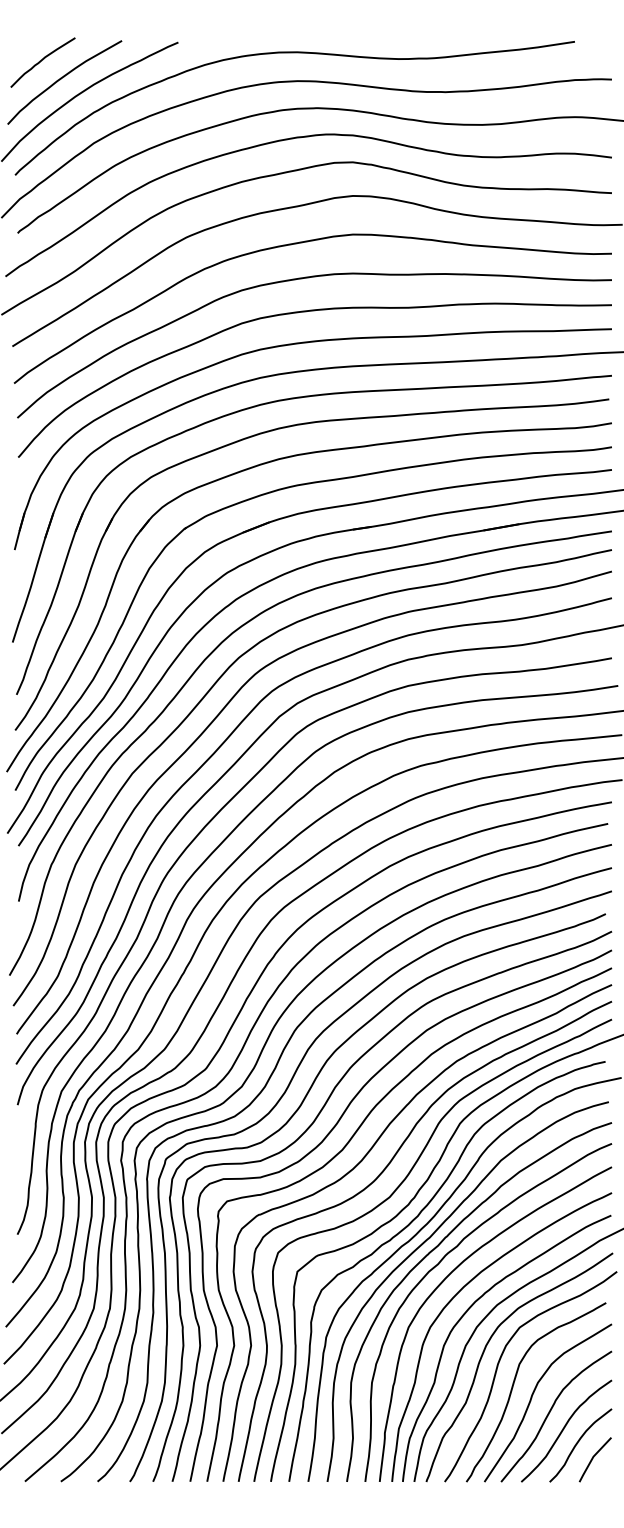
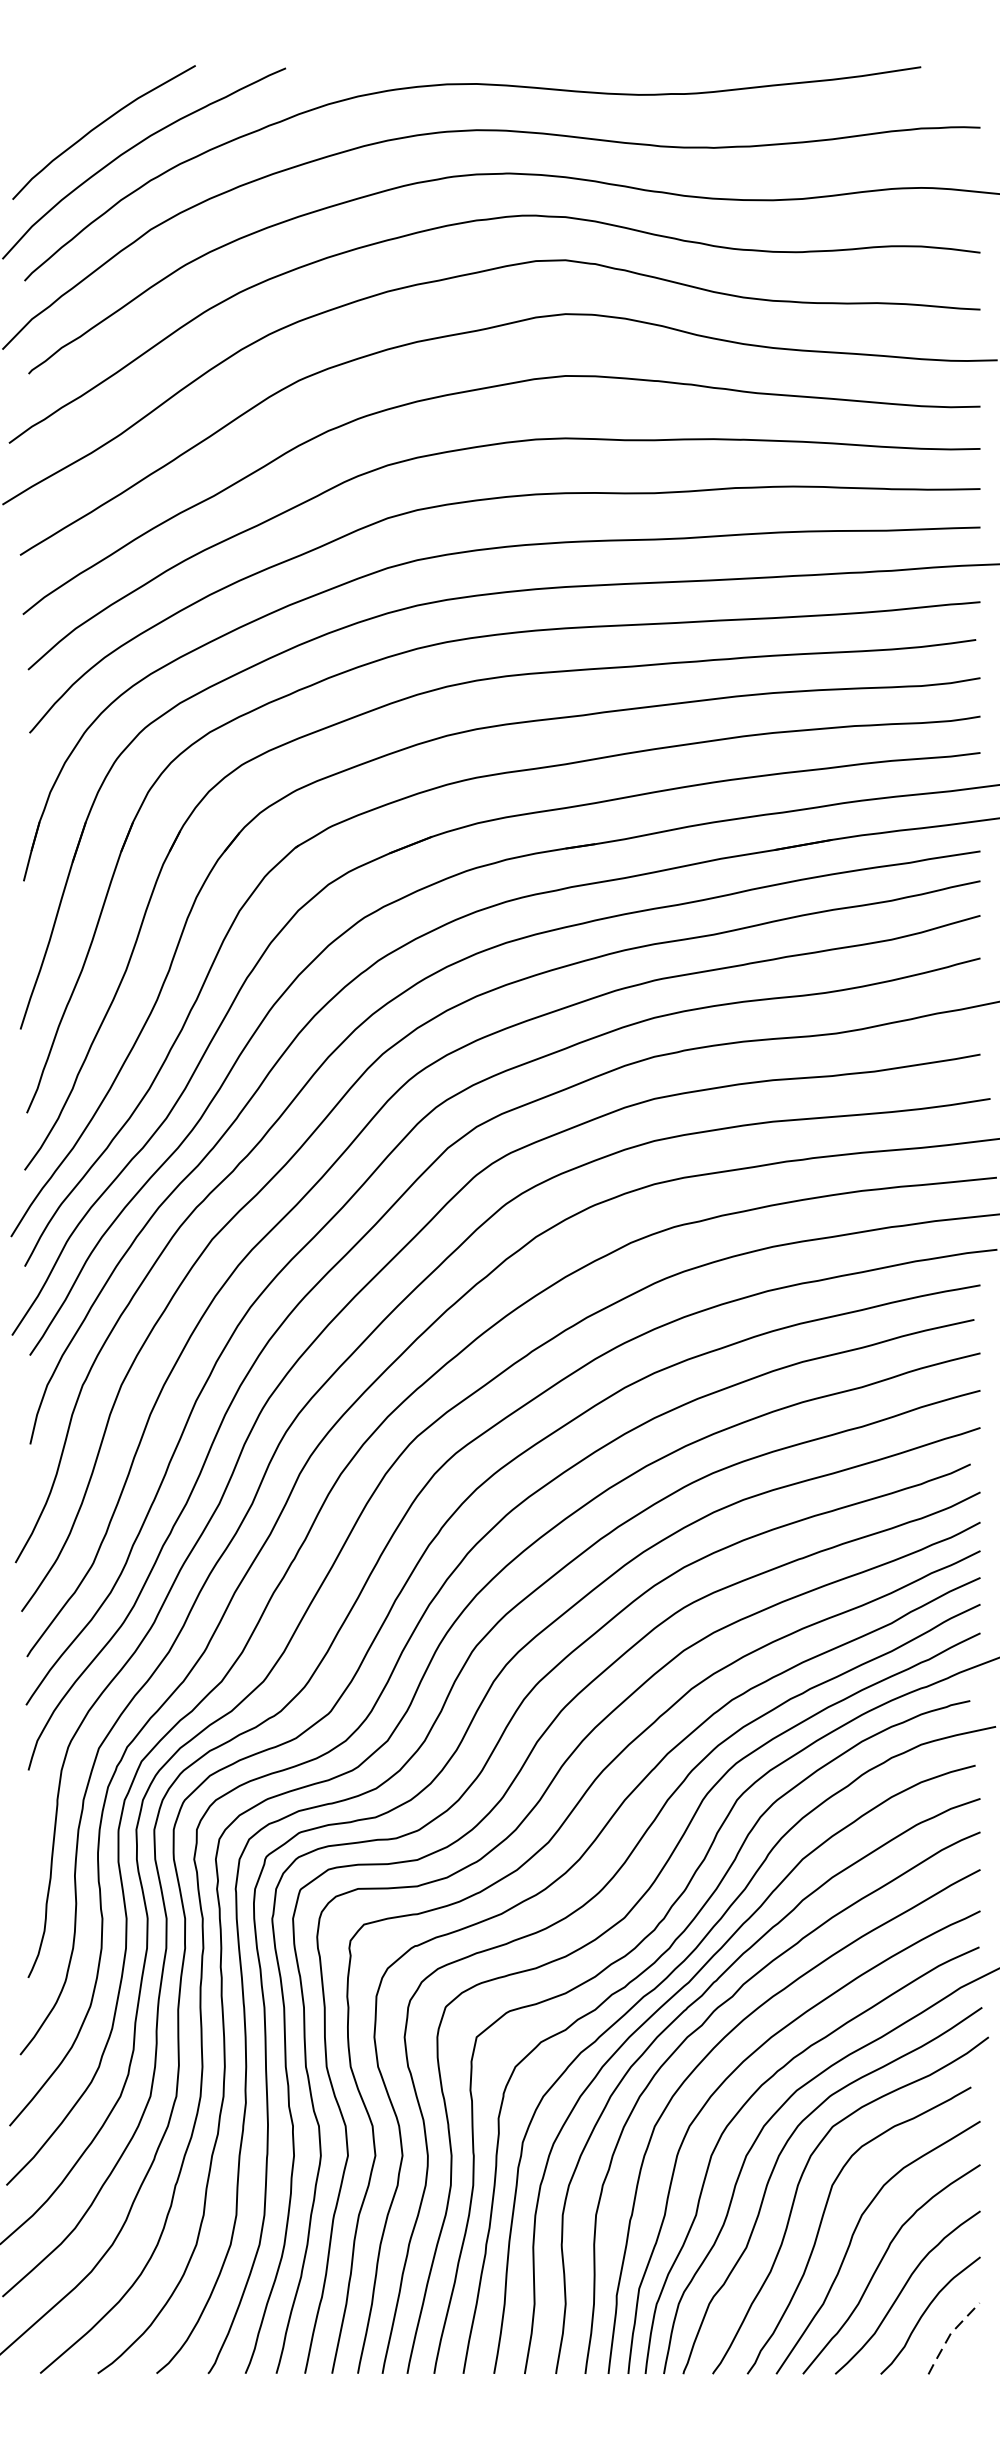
curve: (41, 61) -> (66, 98), removed
line: (593, 1457) -> (950, 2334), solid -> dashed

